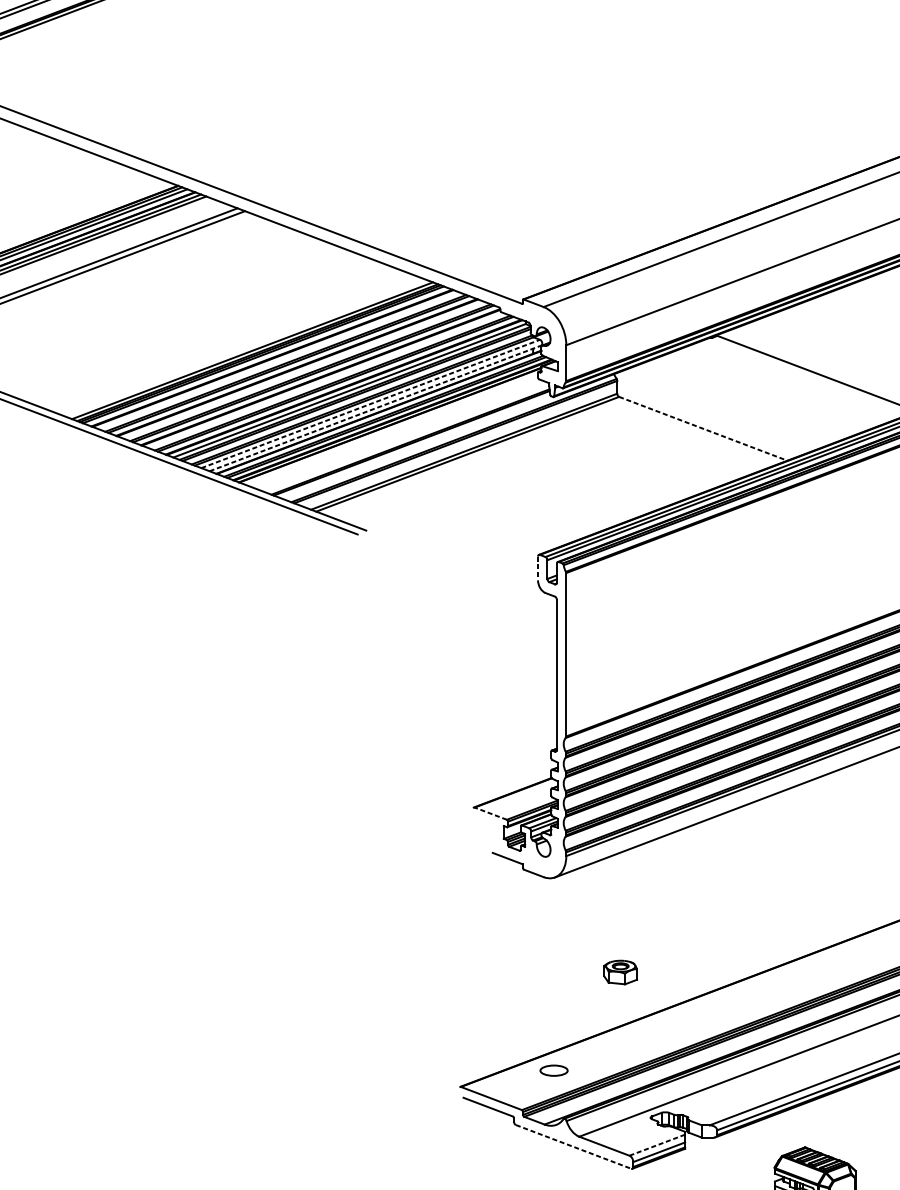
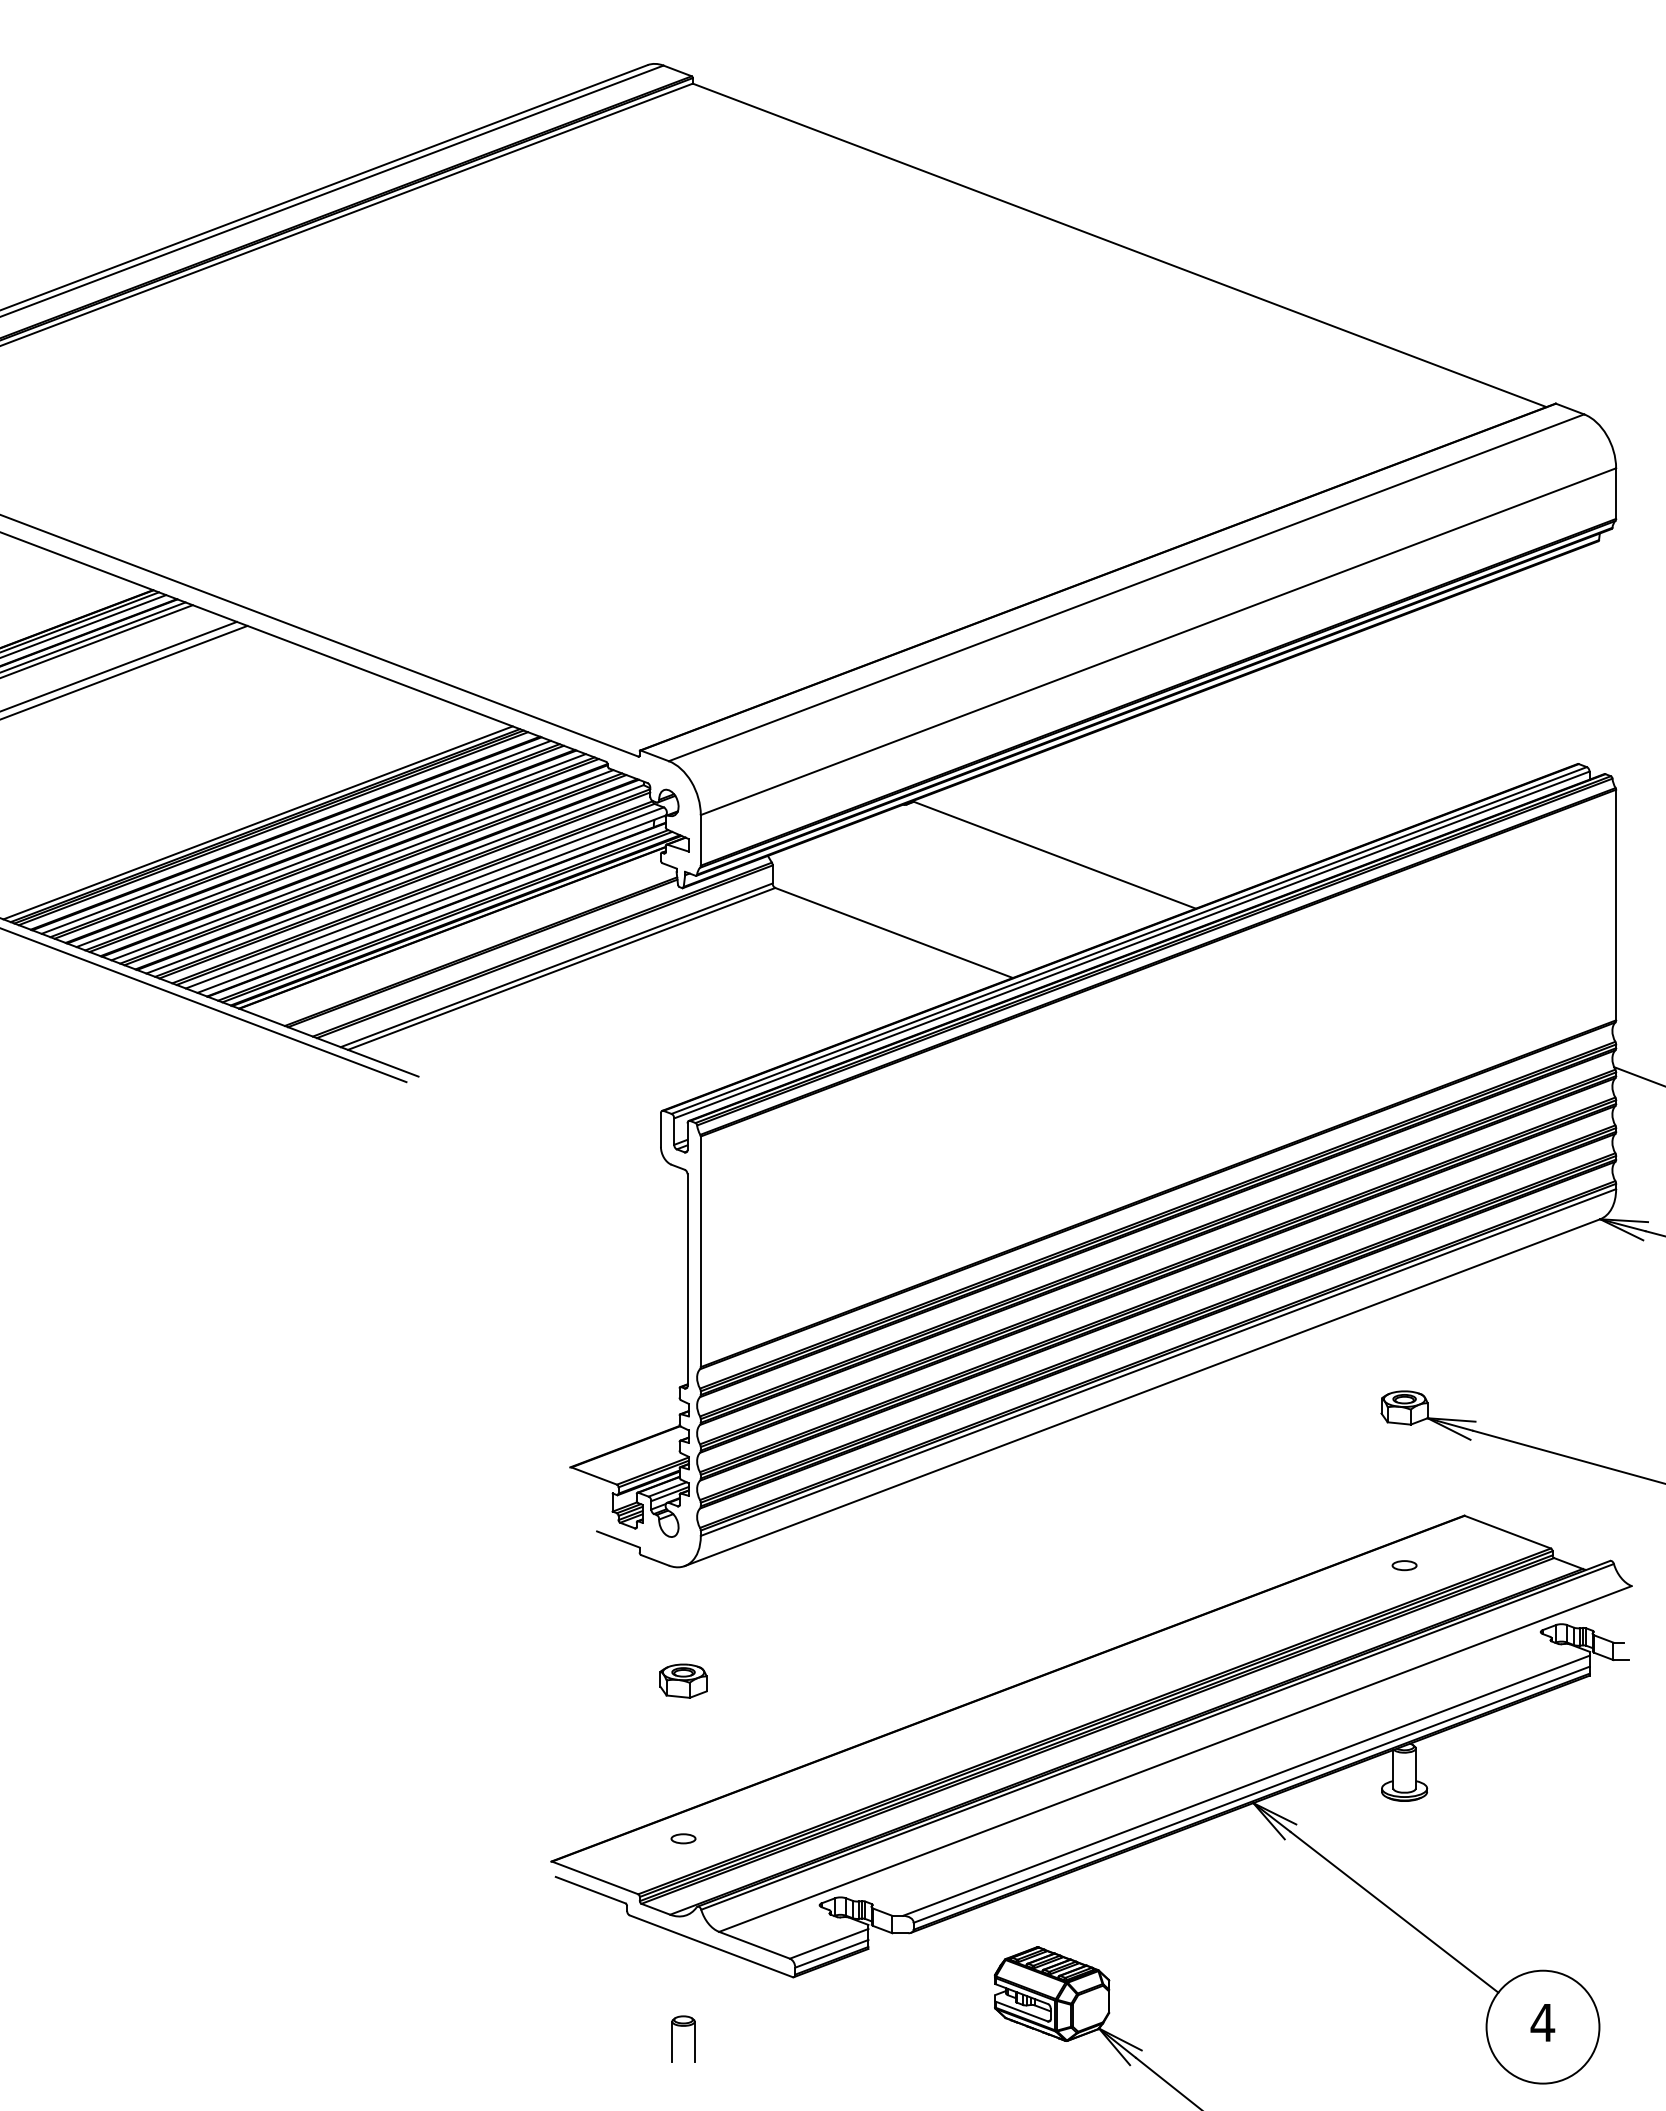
line: (279, 360) -> (295, 836), added
line: (303, 370) -> (330, 850), added
line: (326, 380) -> (362, 865), added
line: (370, 403) -> (424, 897), dashed -> solid
line: (375, 408) -> (431, 904), dashed -> solid
line: (703, 429) -> (894, 933), dashed -> solid
line: (537, 568) -> (660, 1130), dashed -> solid
line: (490, 813) -> (593, 1475), dashed -> solid
part: (620, 972) -> (683, 1680), moved
part: (554, 1070) -> (683, 1838), size x0.62
line: (657, 1144) -> (829, 1943), dashed -> solid
line: (573, 1147) -> (711, 1946), dashed -> solid

